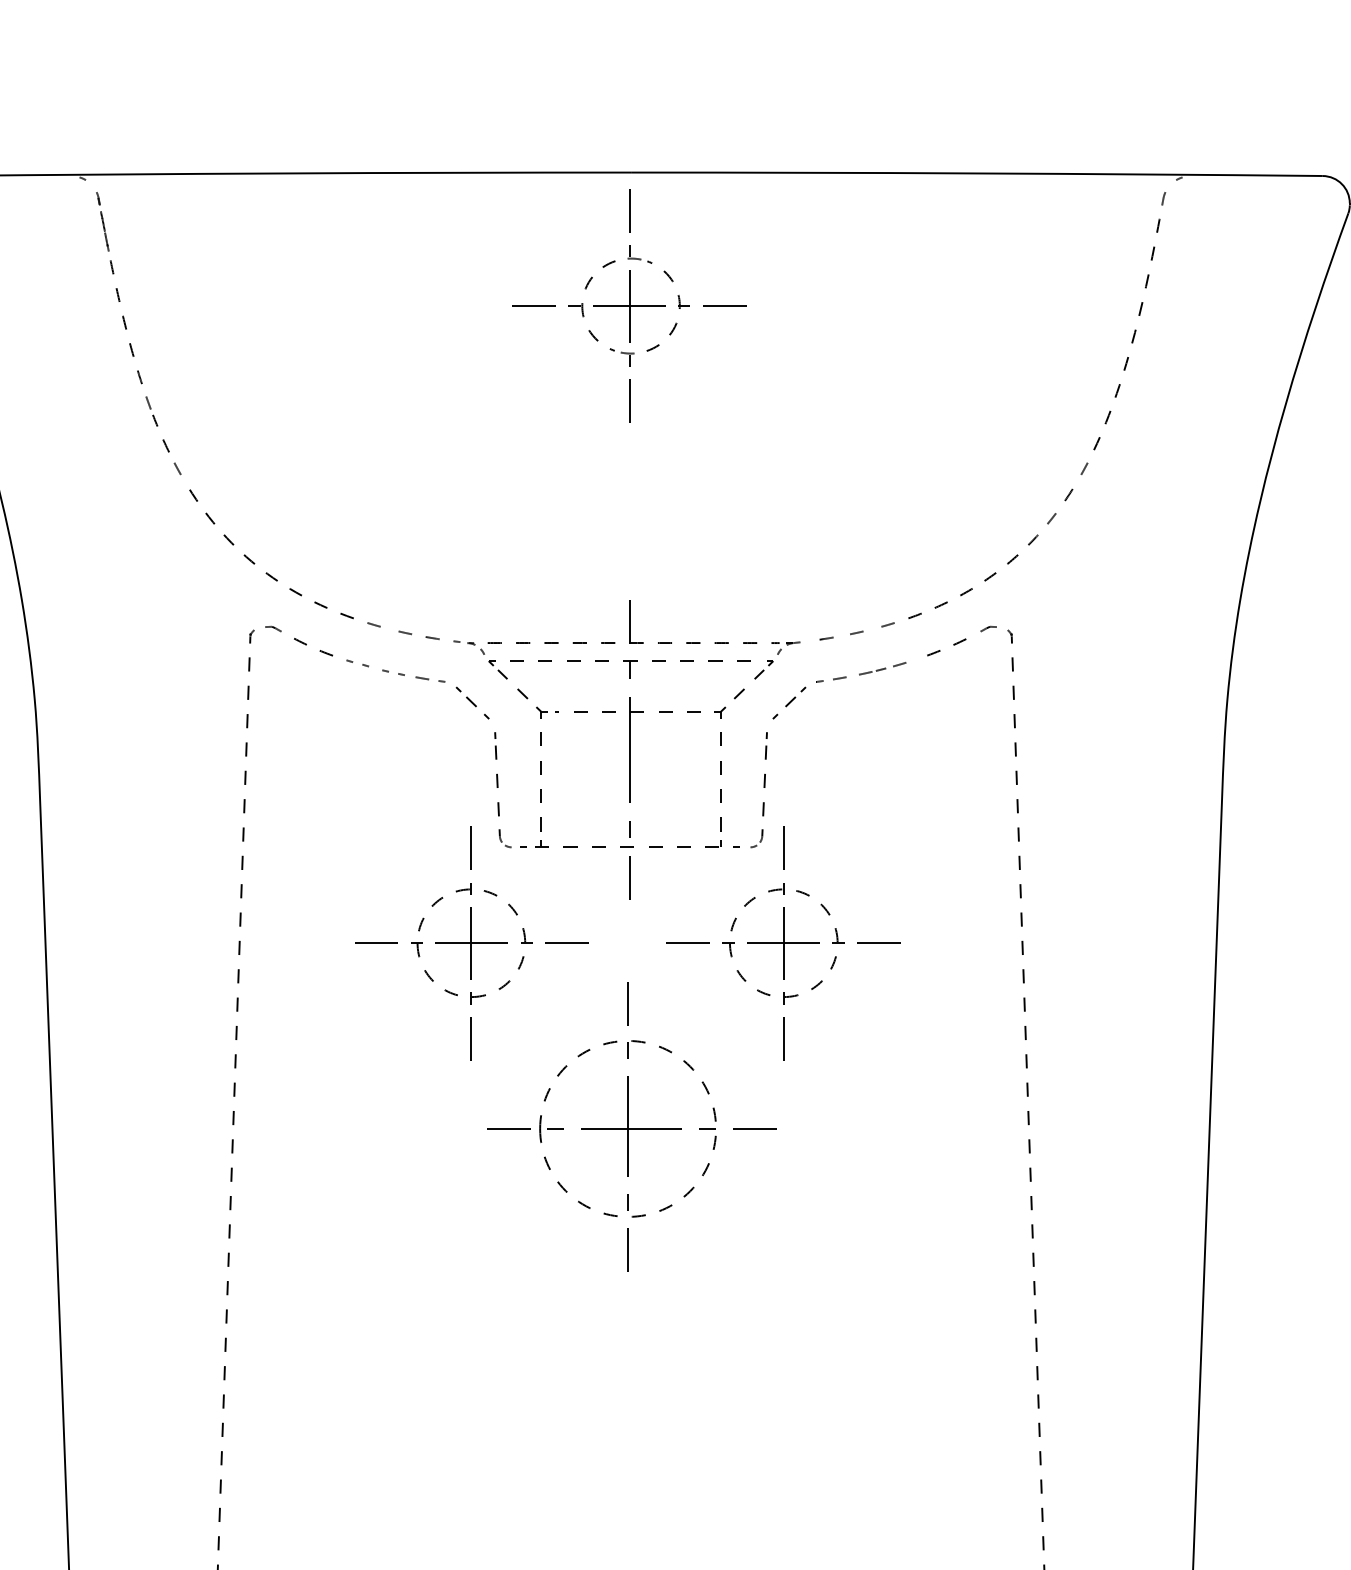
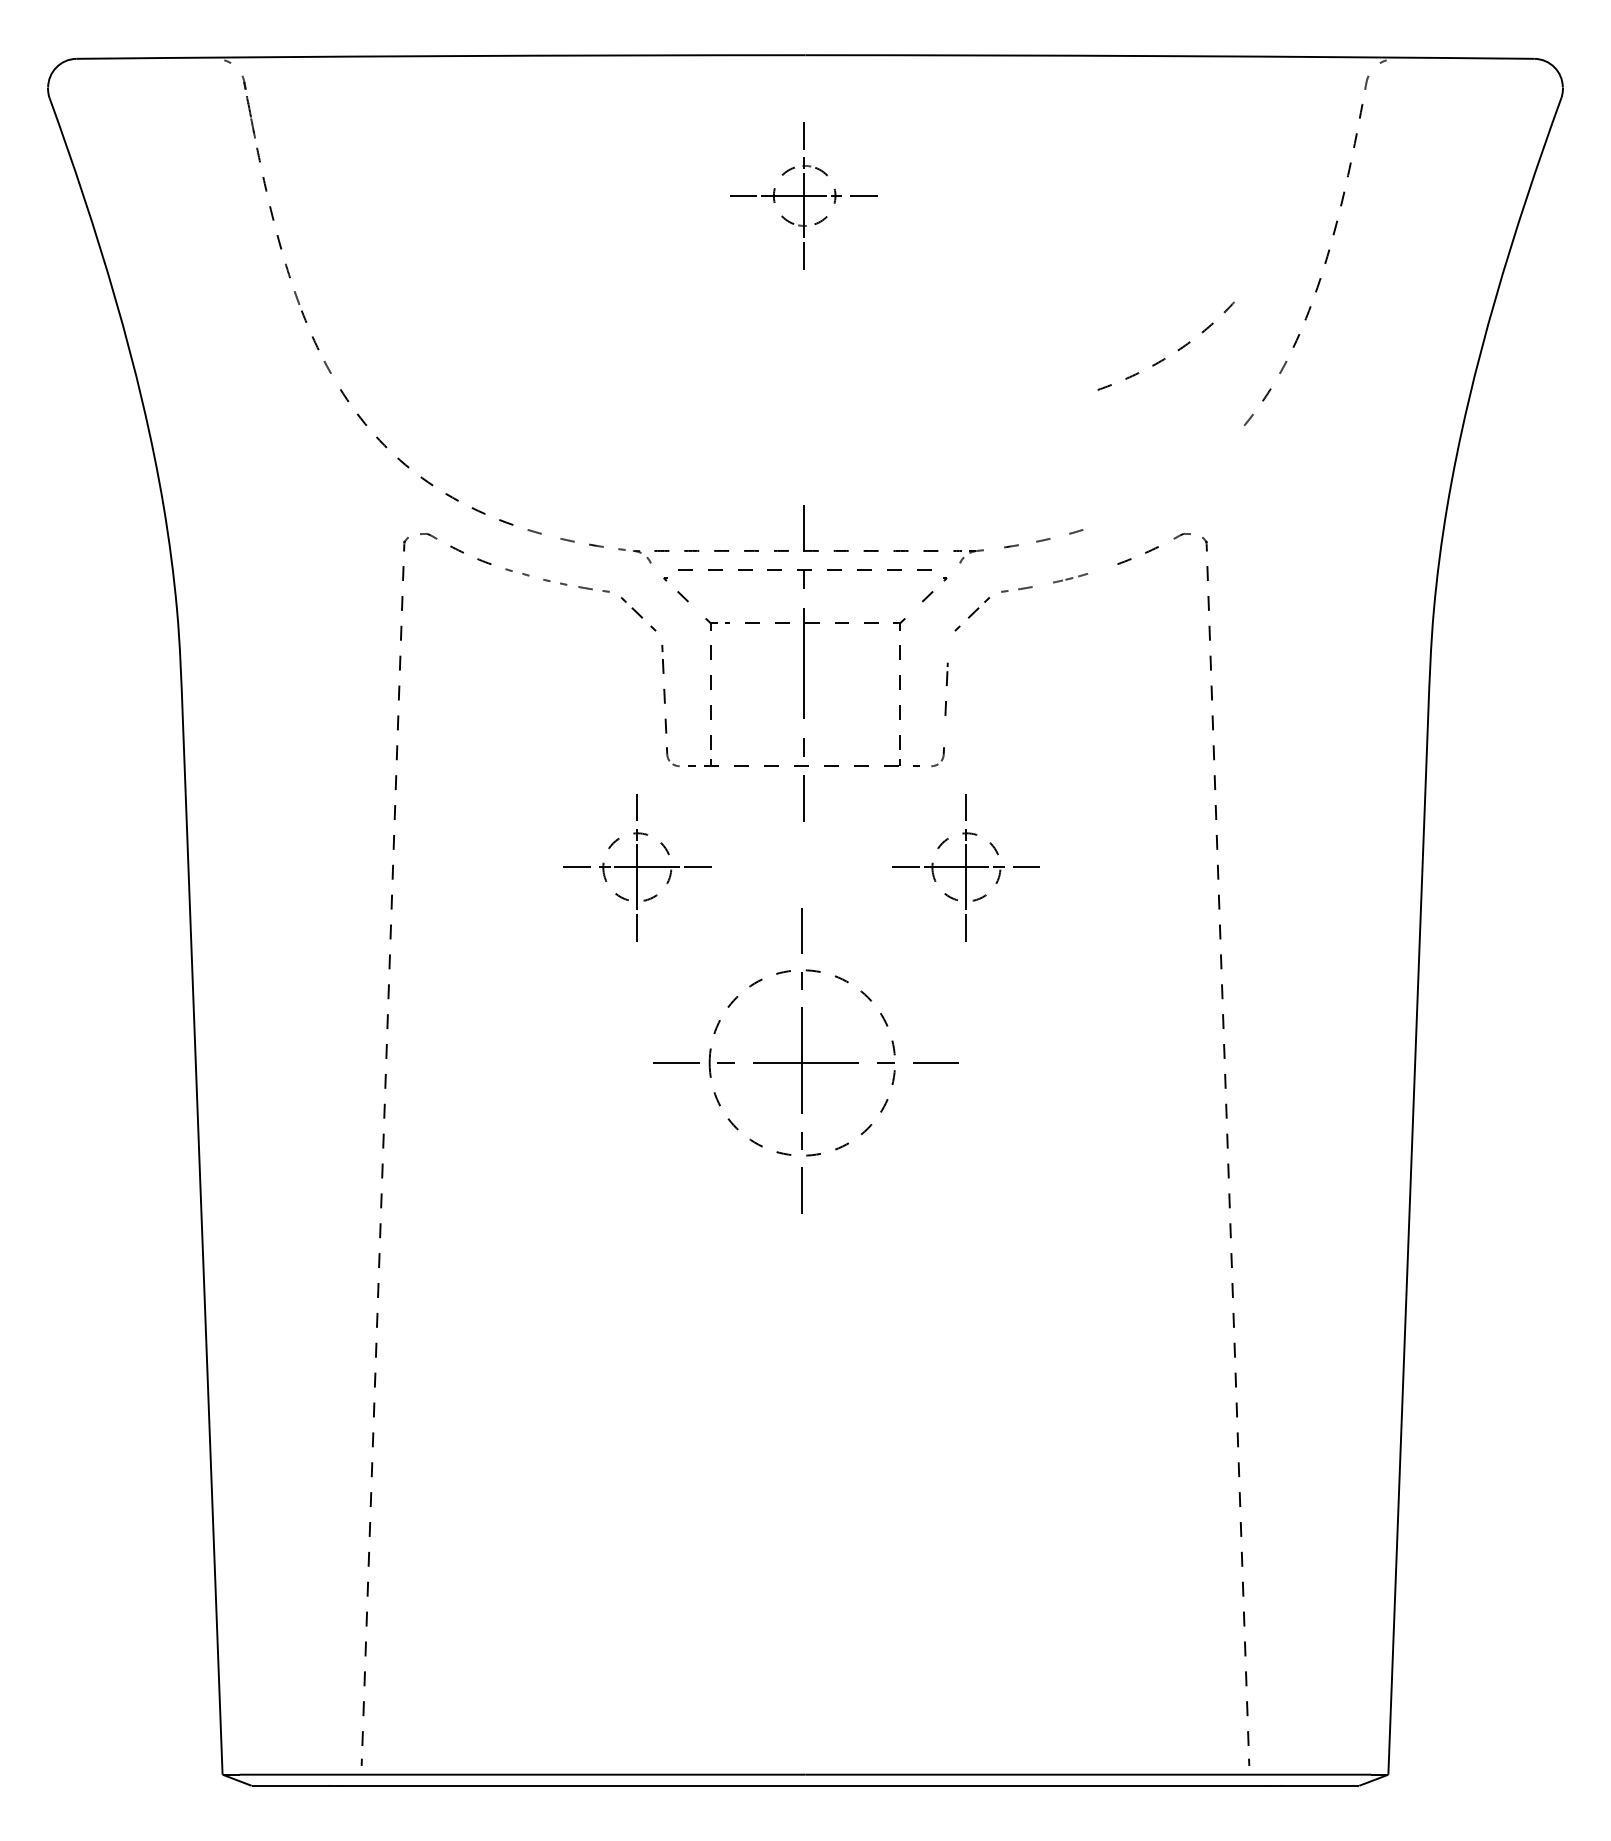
part: (629, 305) -> (803, 195), size x0.6
part: (984, 579) -> (1177, 349), moved
part: (882, 669) -> (1070, 578), size x0.7
part: (507, 679) -> (675, 589), size x0.6
part: (753, 679) -> (934, 589), size x0.6
part: (764, 774) -> (946, 689), size x0.6
part: (471, 943) -> (637, 867), size x0.6
part: (783, 943) -> (966, 867), size x0.6

